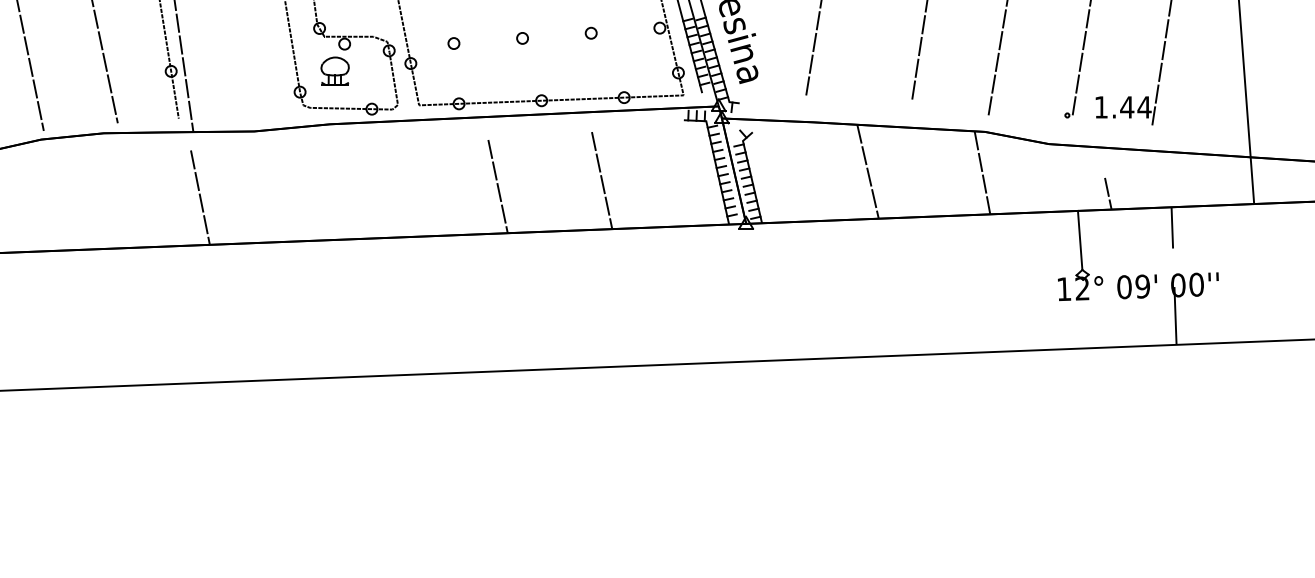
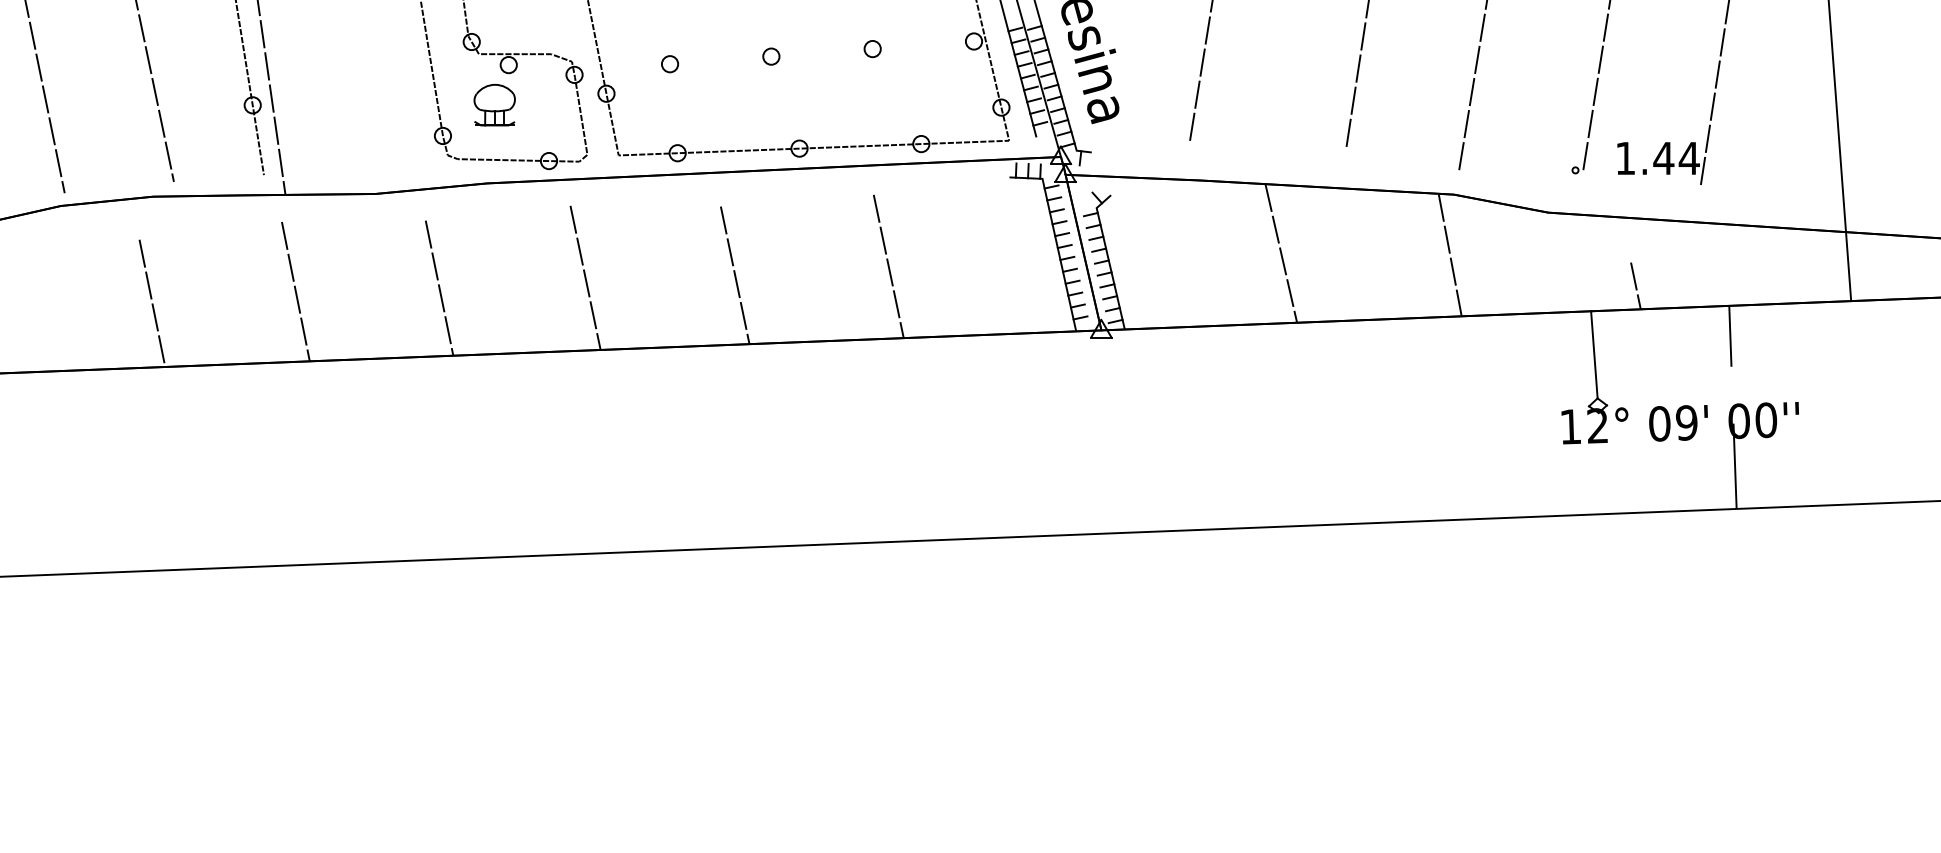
line: (396, 188) -> (585, 278), added
line: (297, 195) -> (439, 288), added
line: (102, 205) -> (151, 303), added

